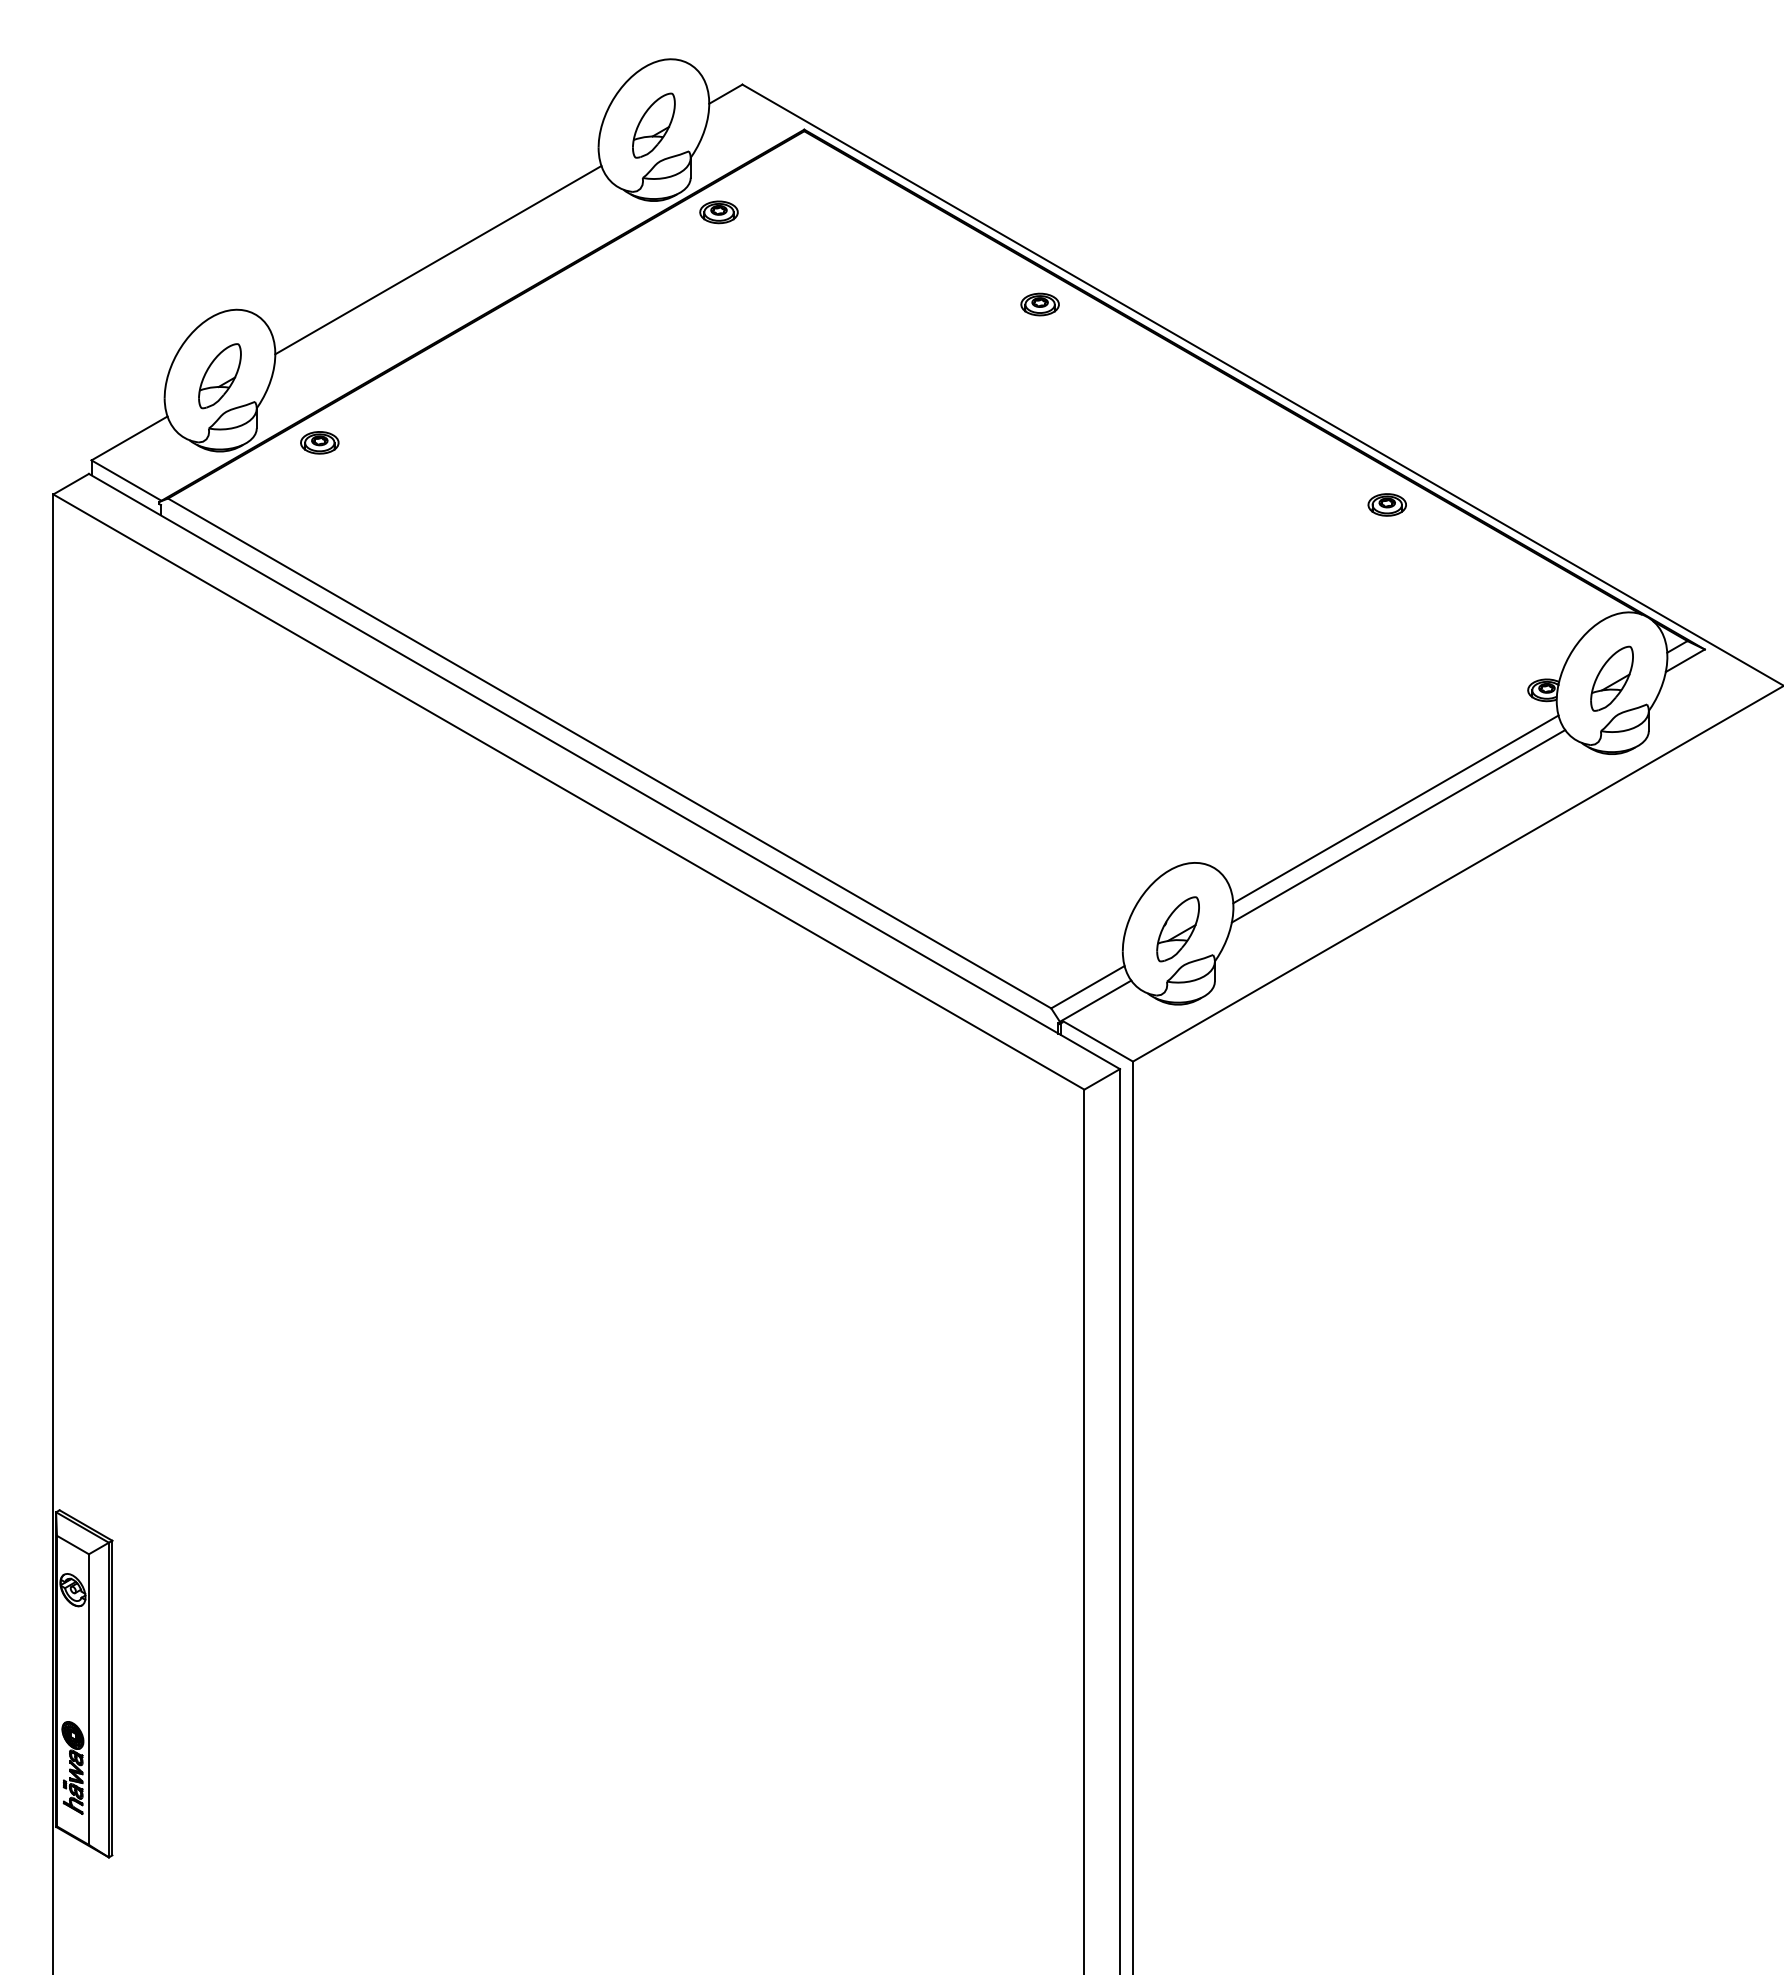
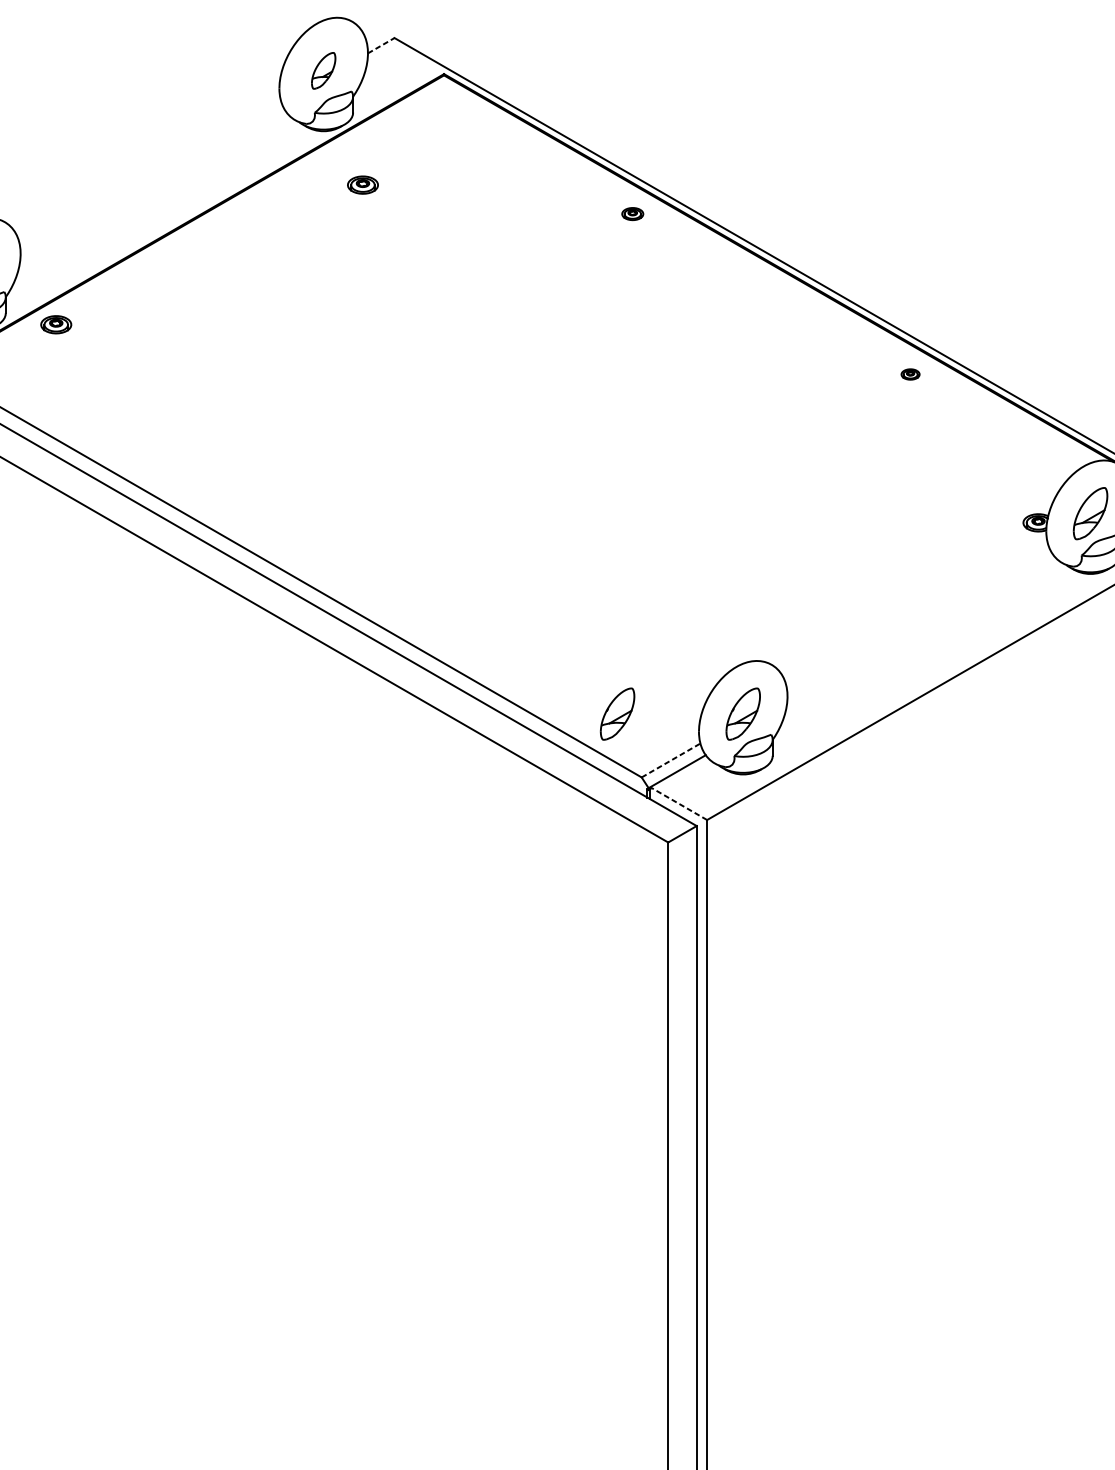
line: (726, 93) -> (381, 45), solid -> dashed
part: (653, 125) -> (323, 70), size x0.7
part: (718, 212) -> (362, 185), moved
line: (438, 259) -> (151, 178), removed
part: (1039, 304) -> (632, 214), size x0.7
part: (1386, 504) -> (910, 374), size x0.6
line: (1395, 809) -> (917, 618), removed
line: (1398, 826) -> (919, 631), removed
part: (1020, 929) -> (617, 714), added
line: (1088, 986) -> (671, 759), solid -> dashed
line: (1097, 1041) -> (678, 803), solid -> dashed

